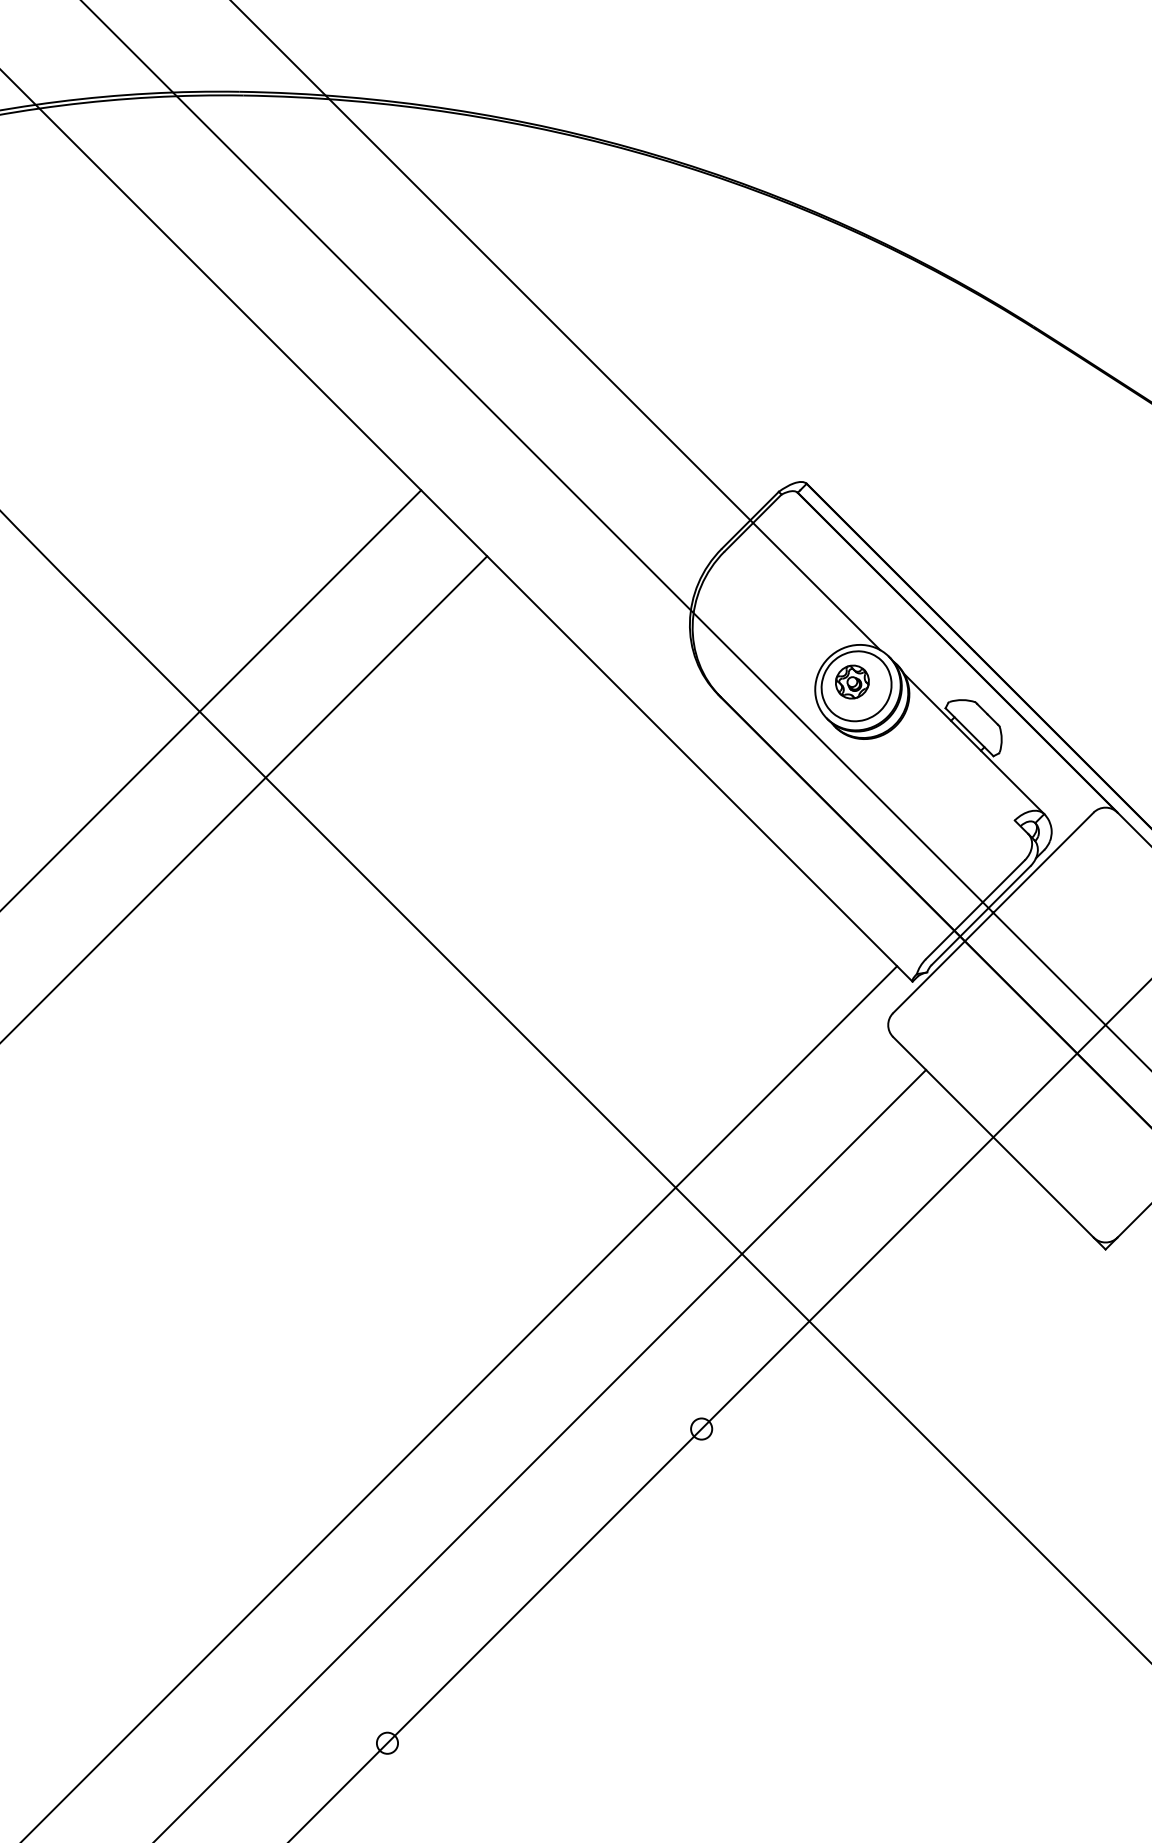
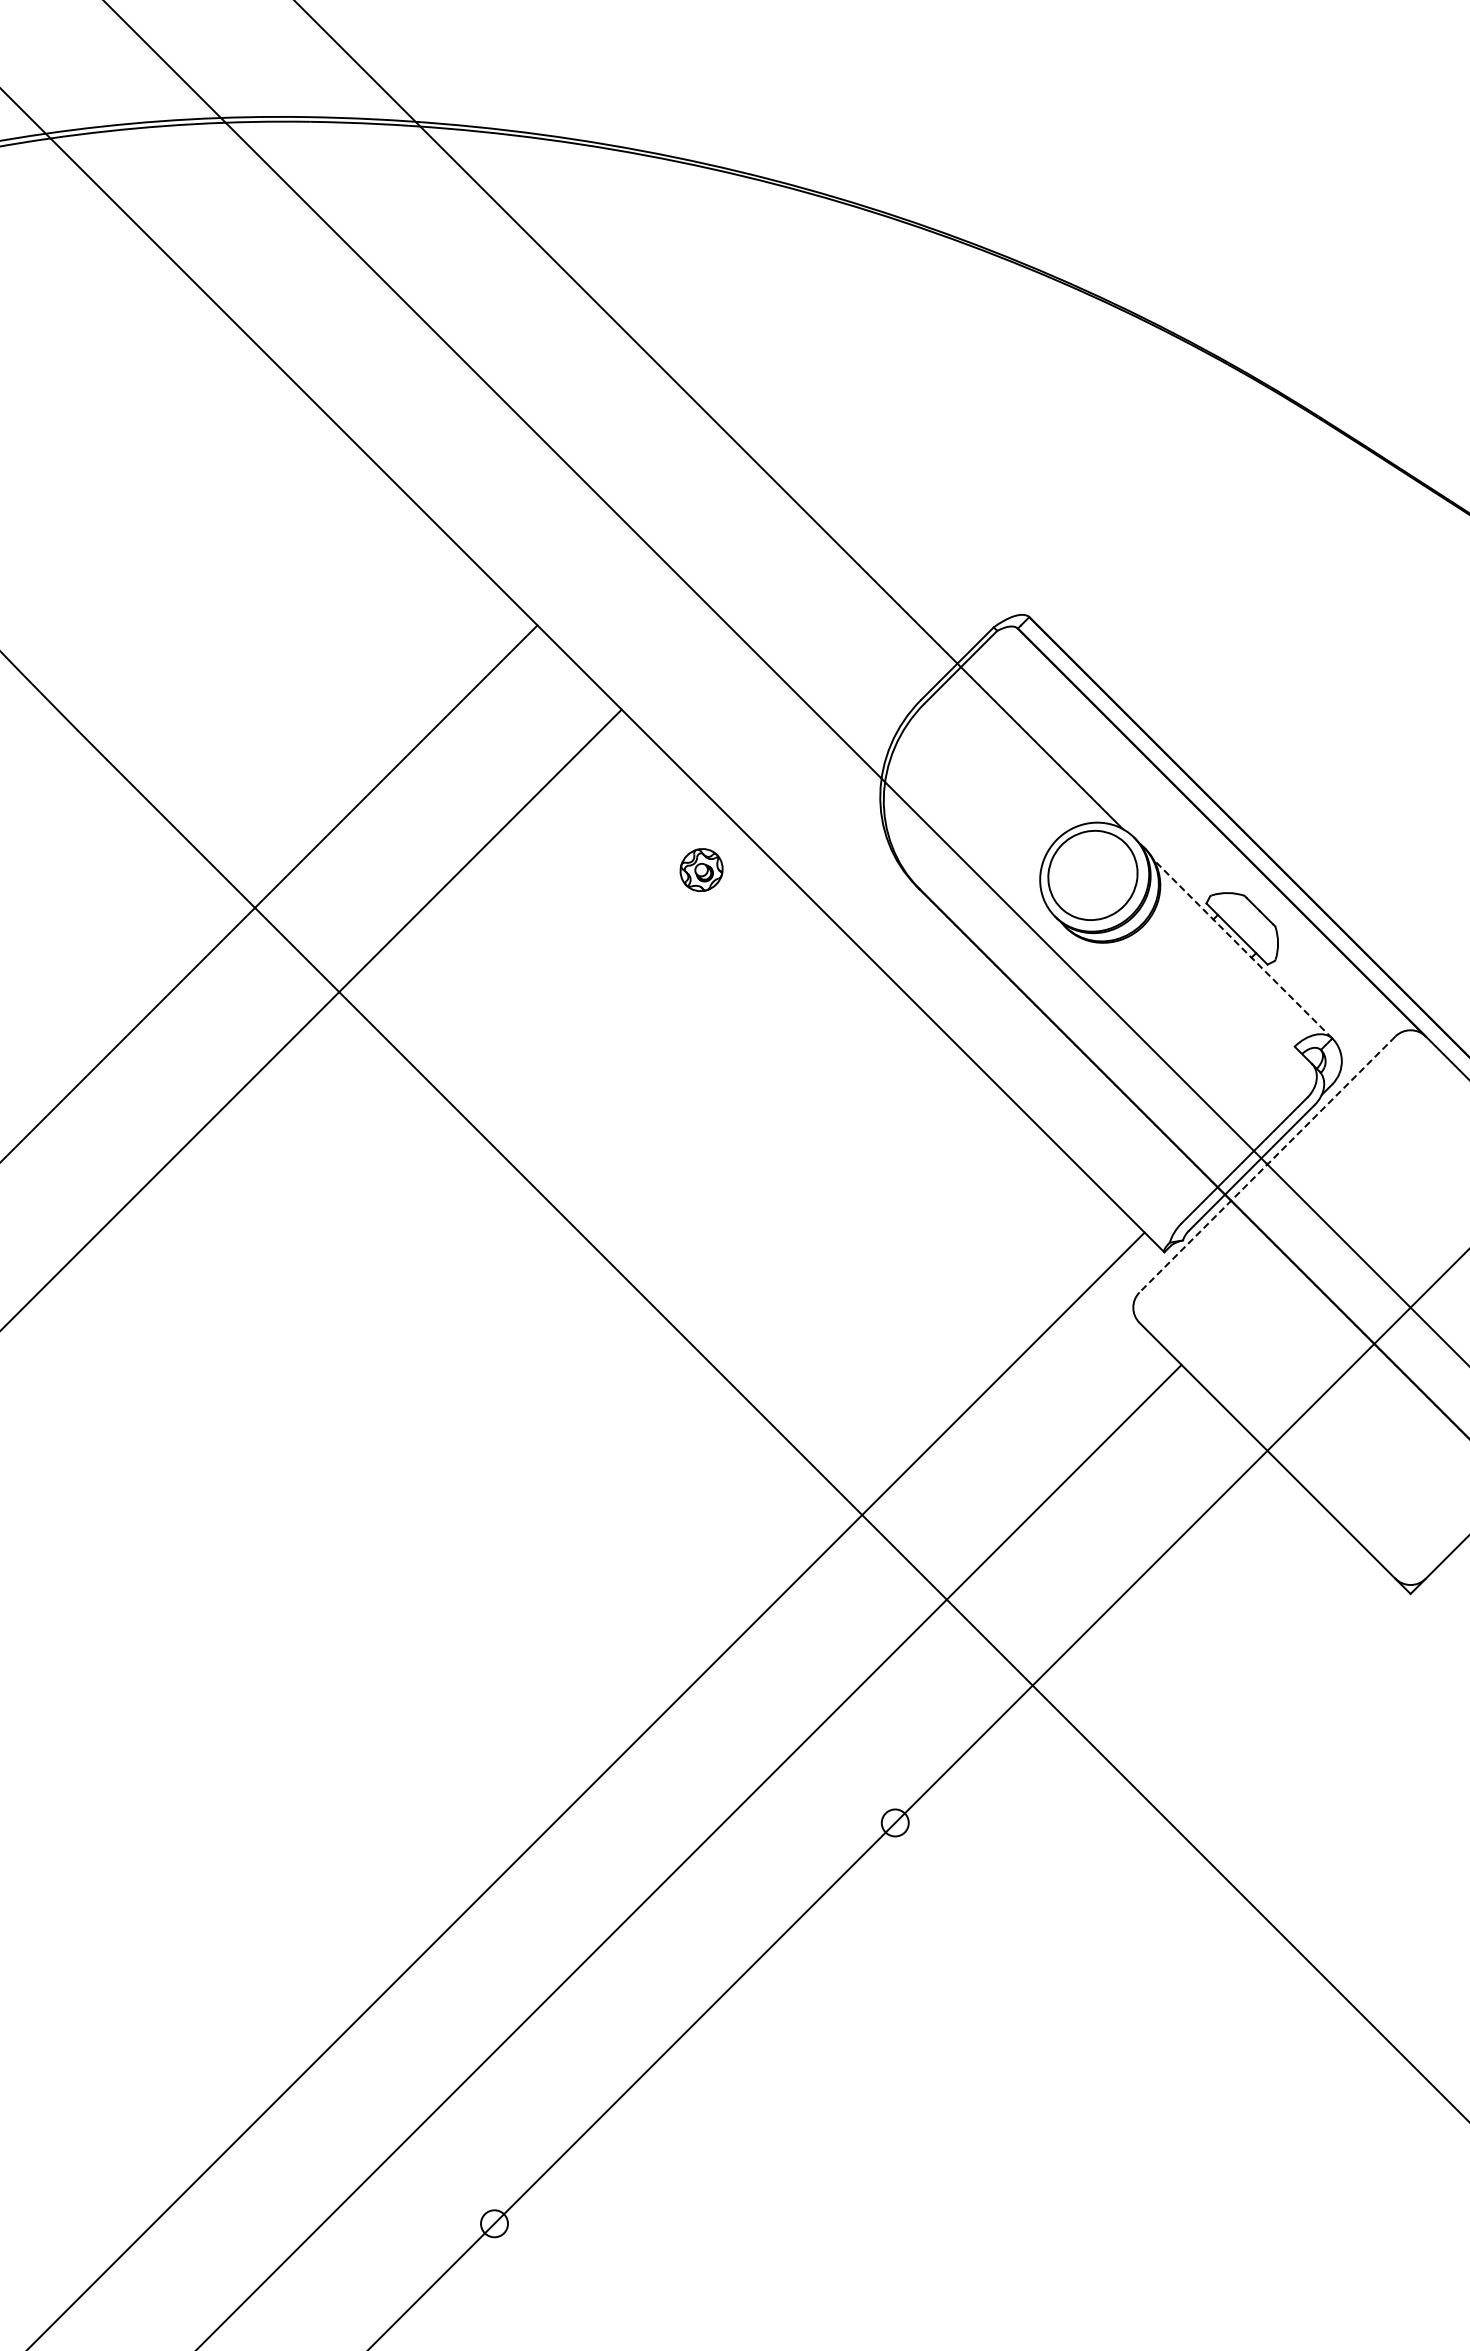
part: (852, 681) -> (701, 869), moved
line: (973, 743) -> (1242, 948), solid -> dashed
line: (993, 912) -> (1267, 1164), solid -> dashed

